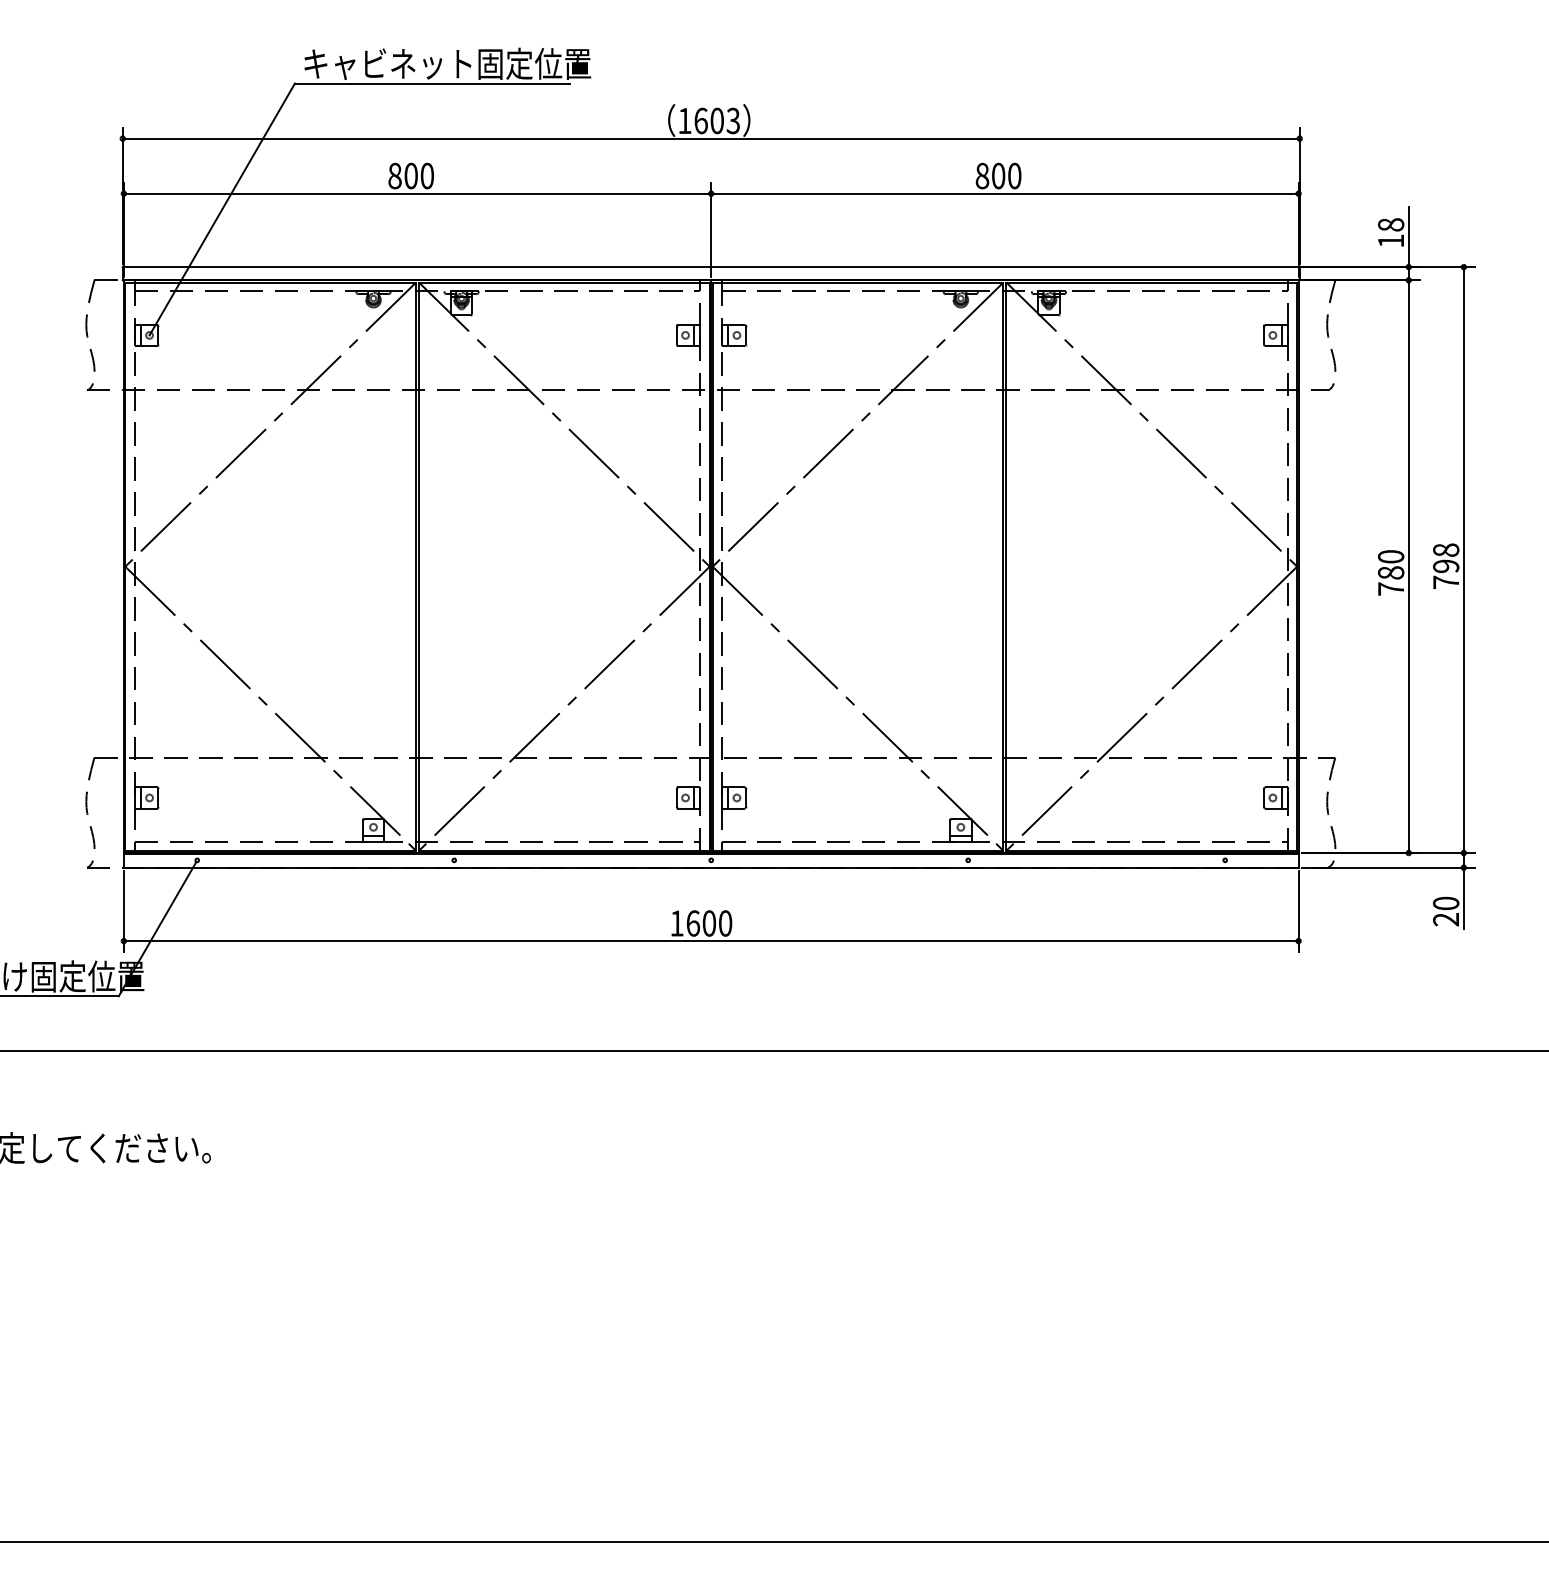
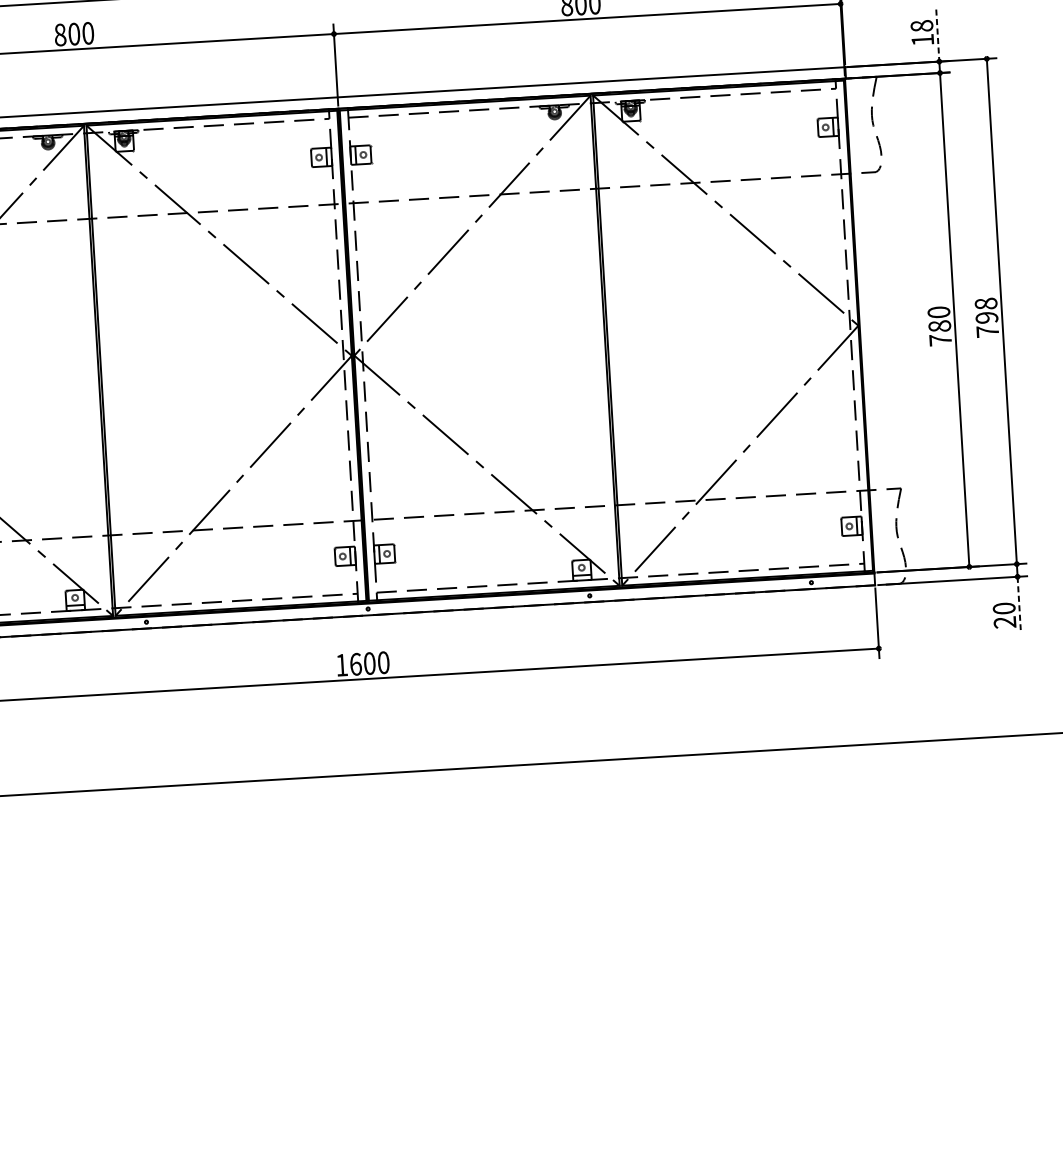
line: (1408, 237) -> (937, 36), solid -> dashed
line: (1463, 898) -> (1018, 603), solid -> dashed

